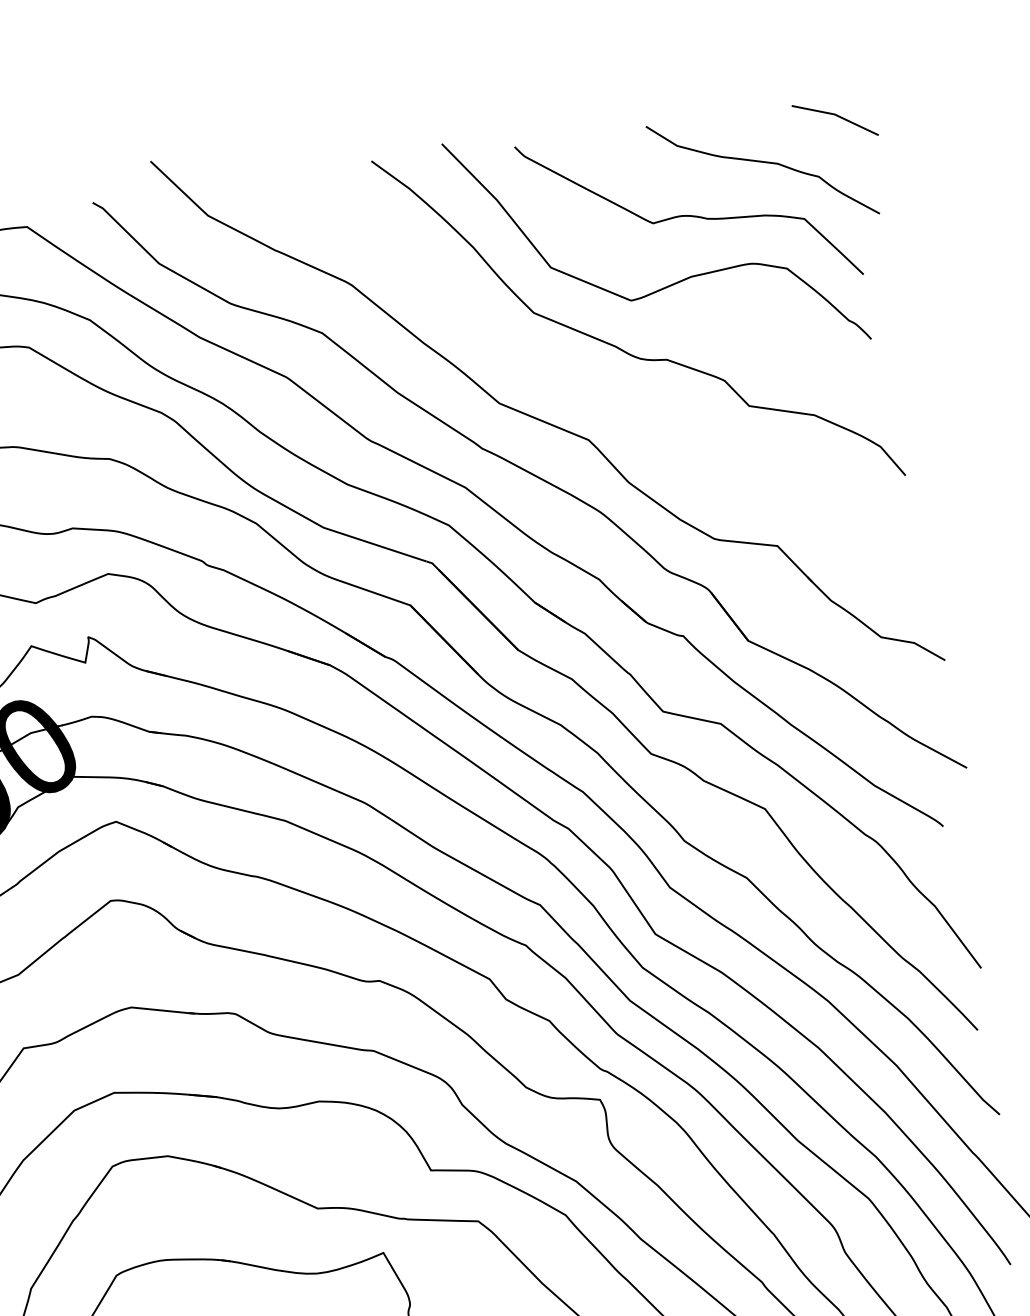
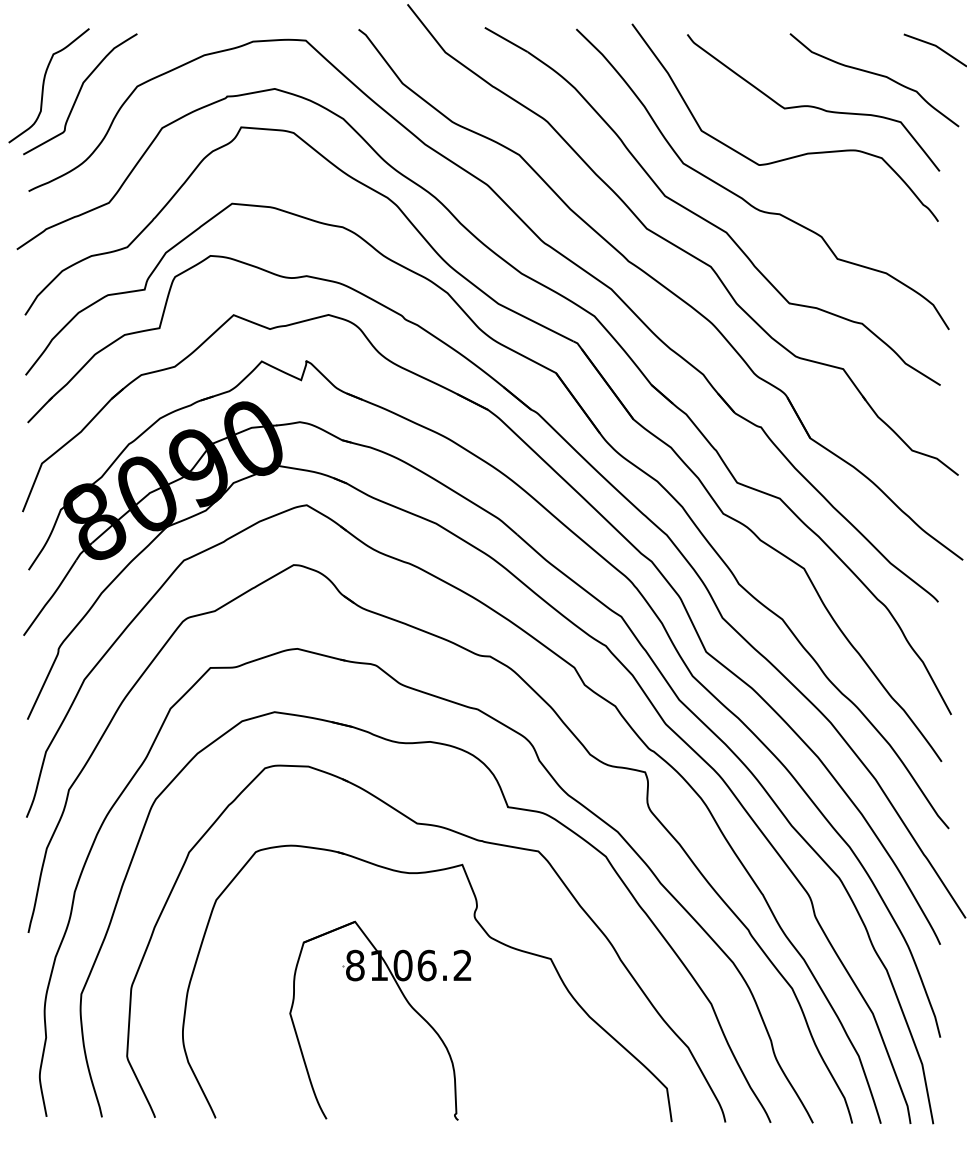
part: (569, 378) -> (703, 217), added

